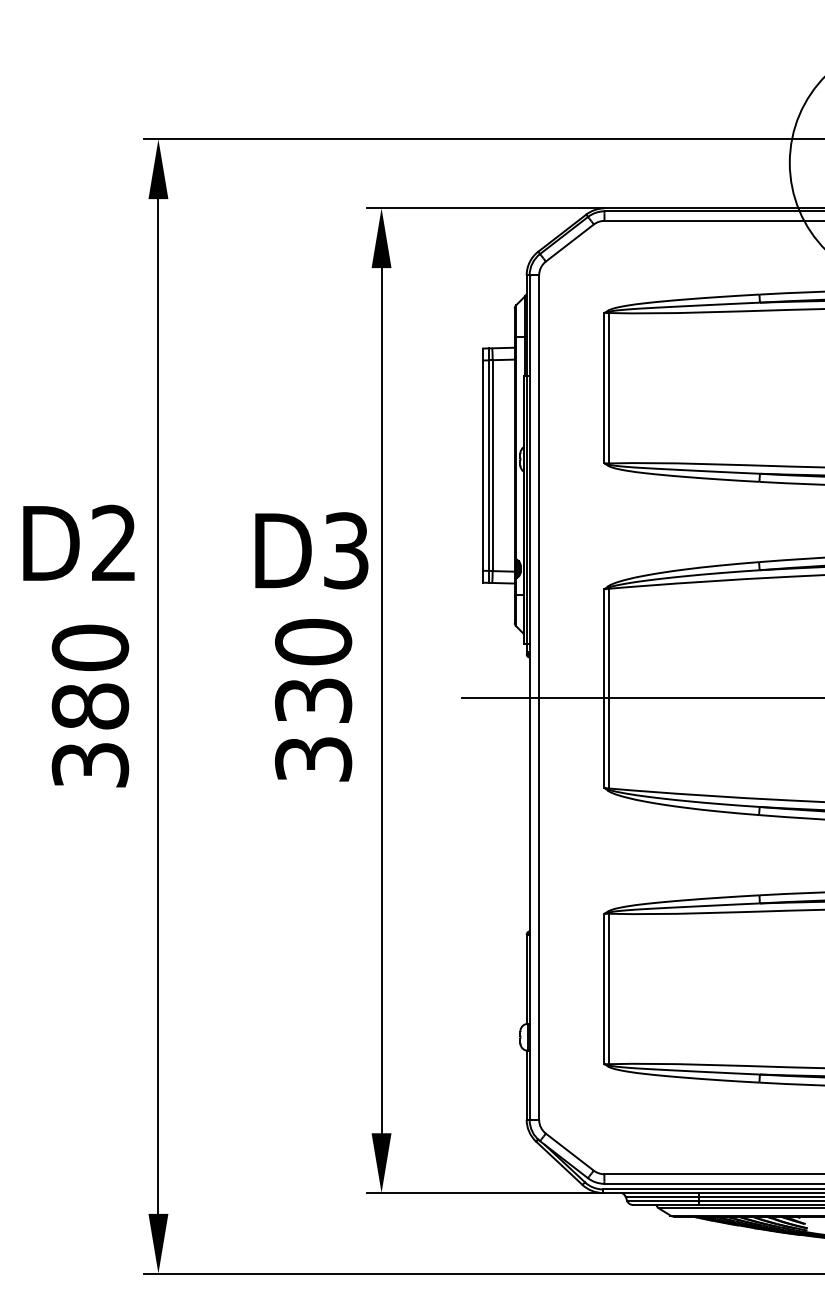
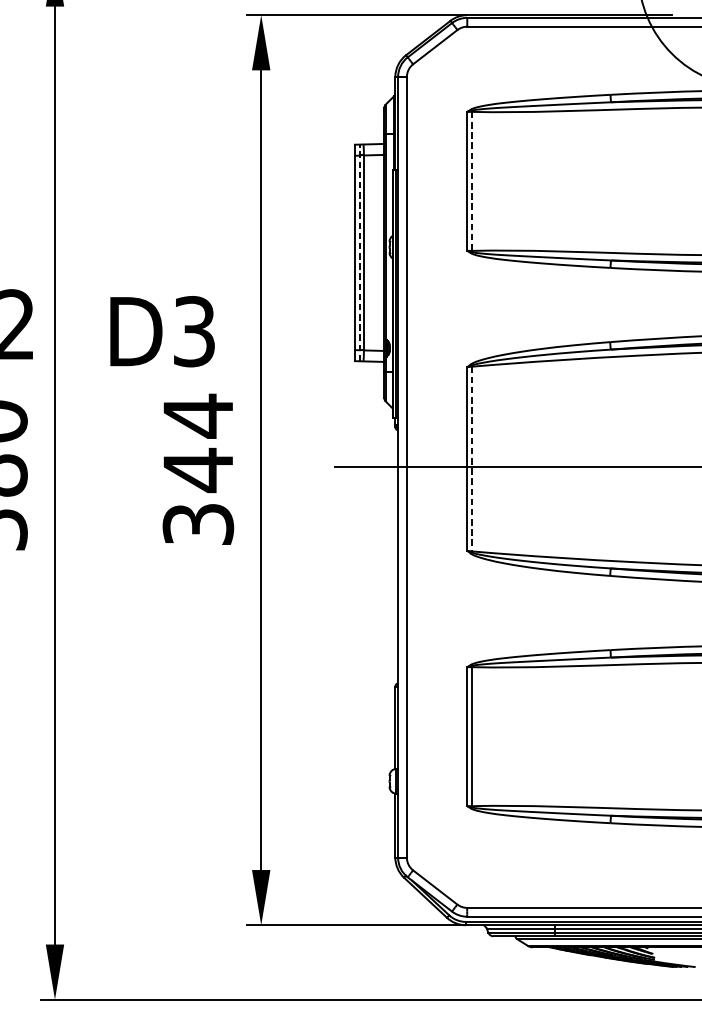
line: (609, 388) -> (471, 181), solid -> dashed
line: (488, 465) -> (360, 252), solid -> dashed
text: (311, 550) -> (162, 331), moved
text: (313, 671) -> (198, 443), 330 -> 344
line: (609, 688) -> (471, 458), solid -> dashed

